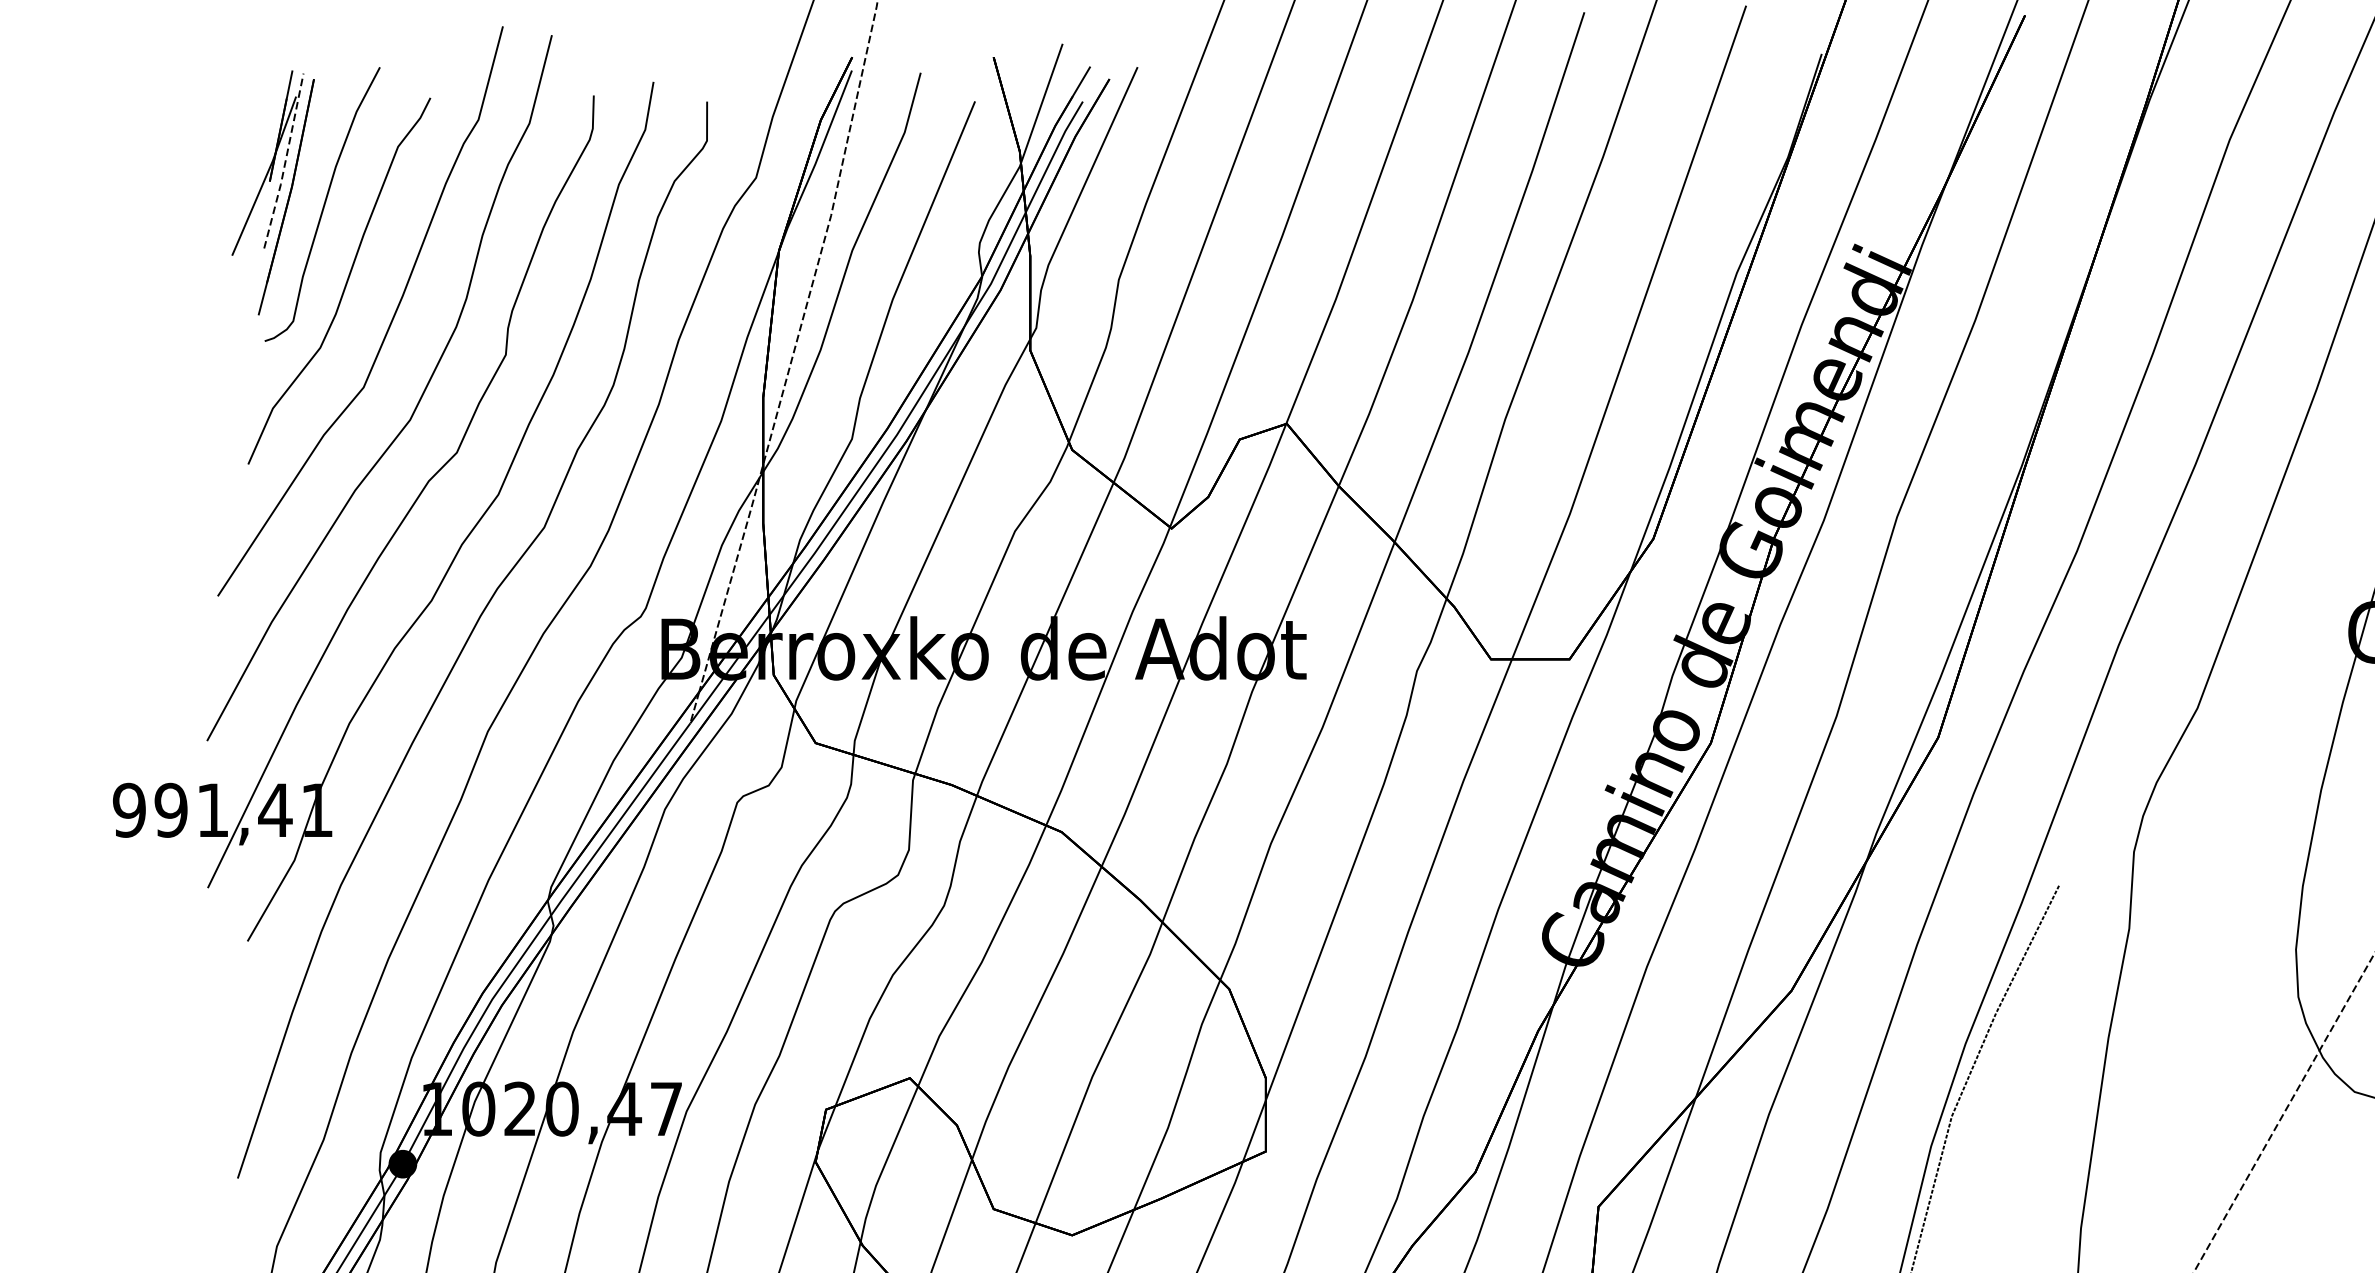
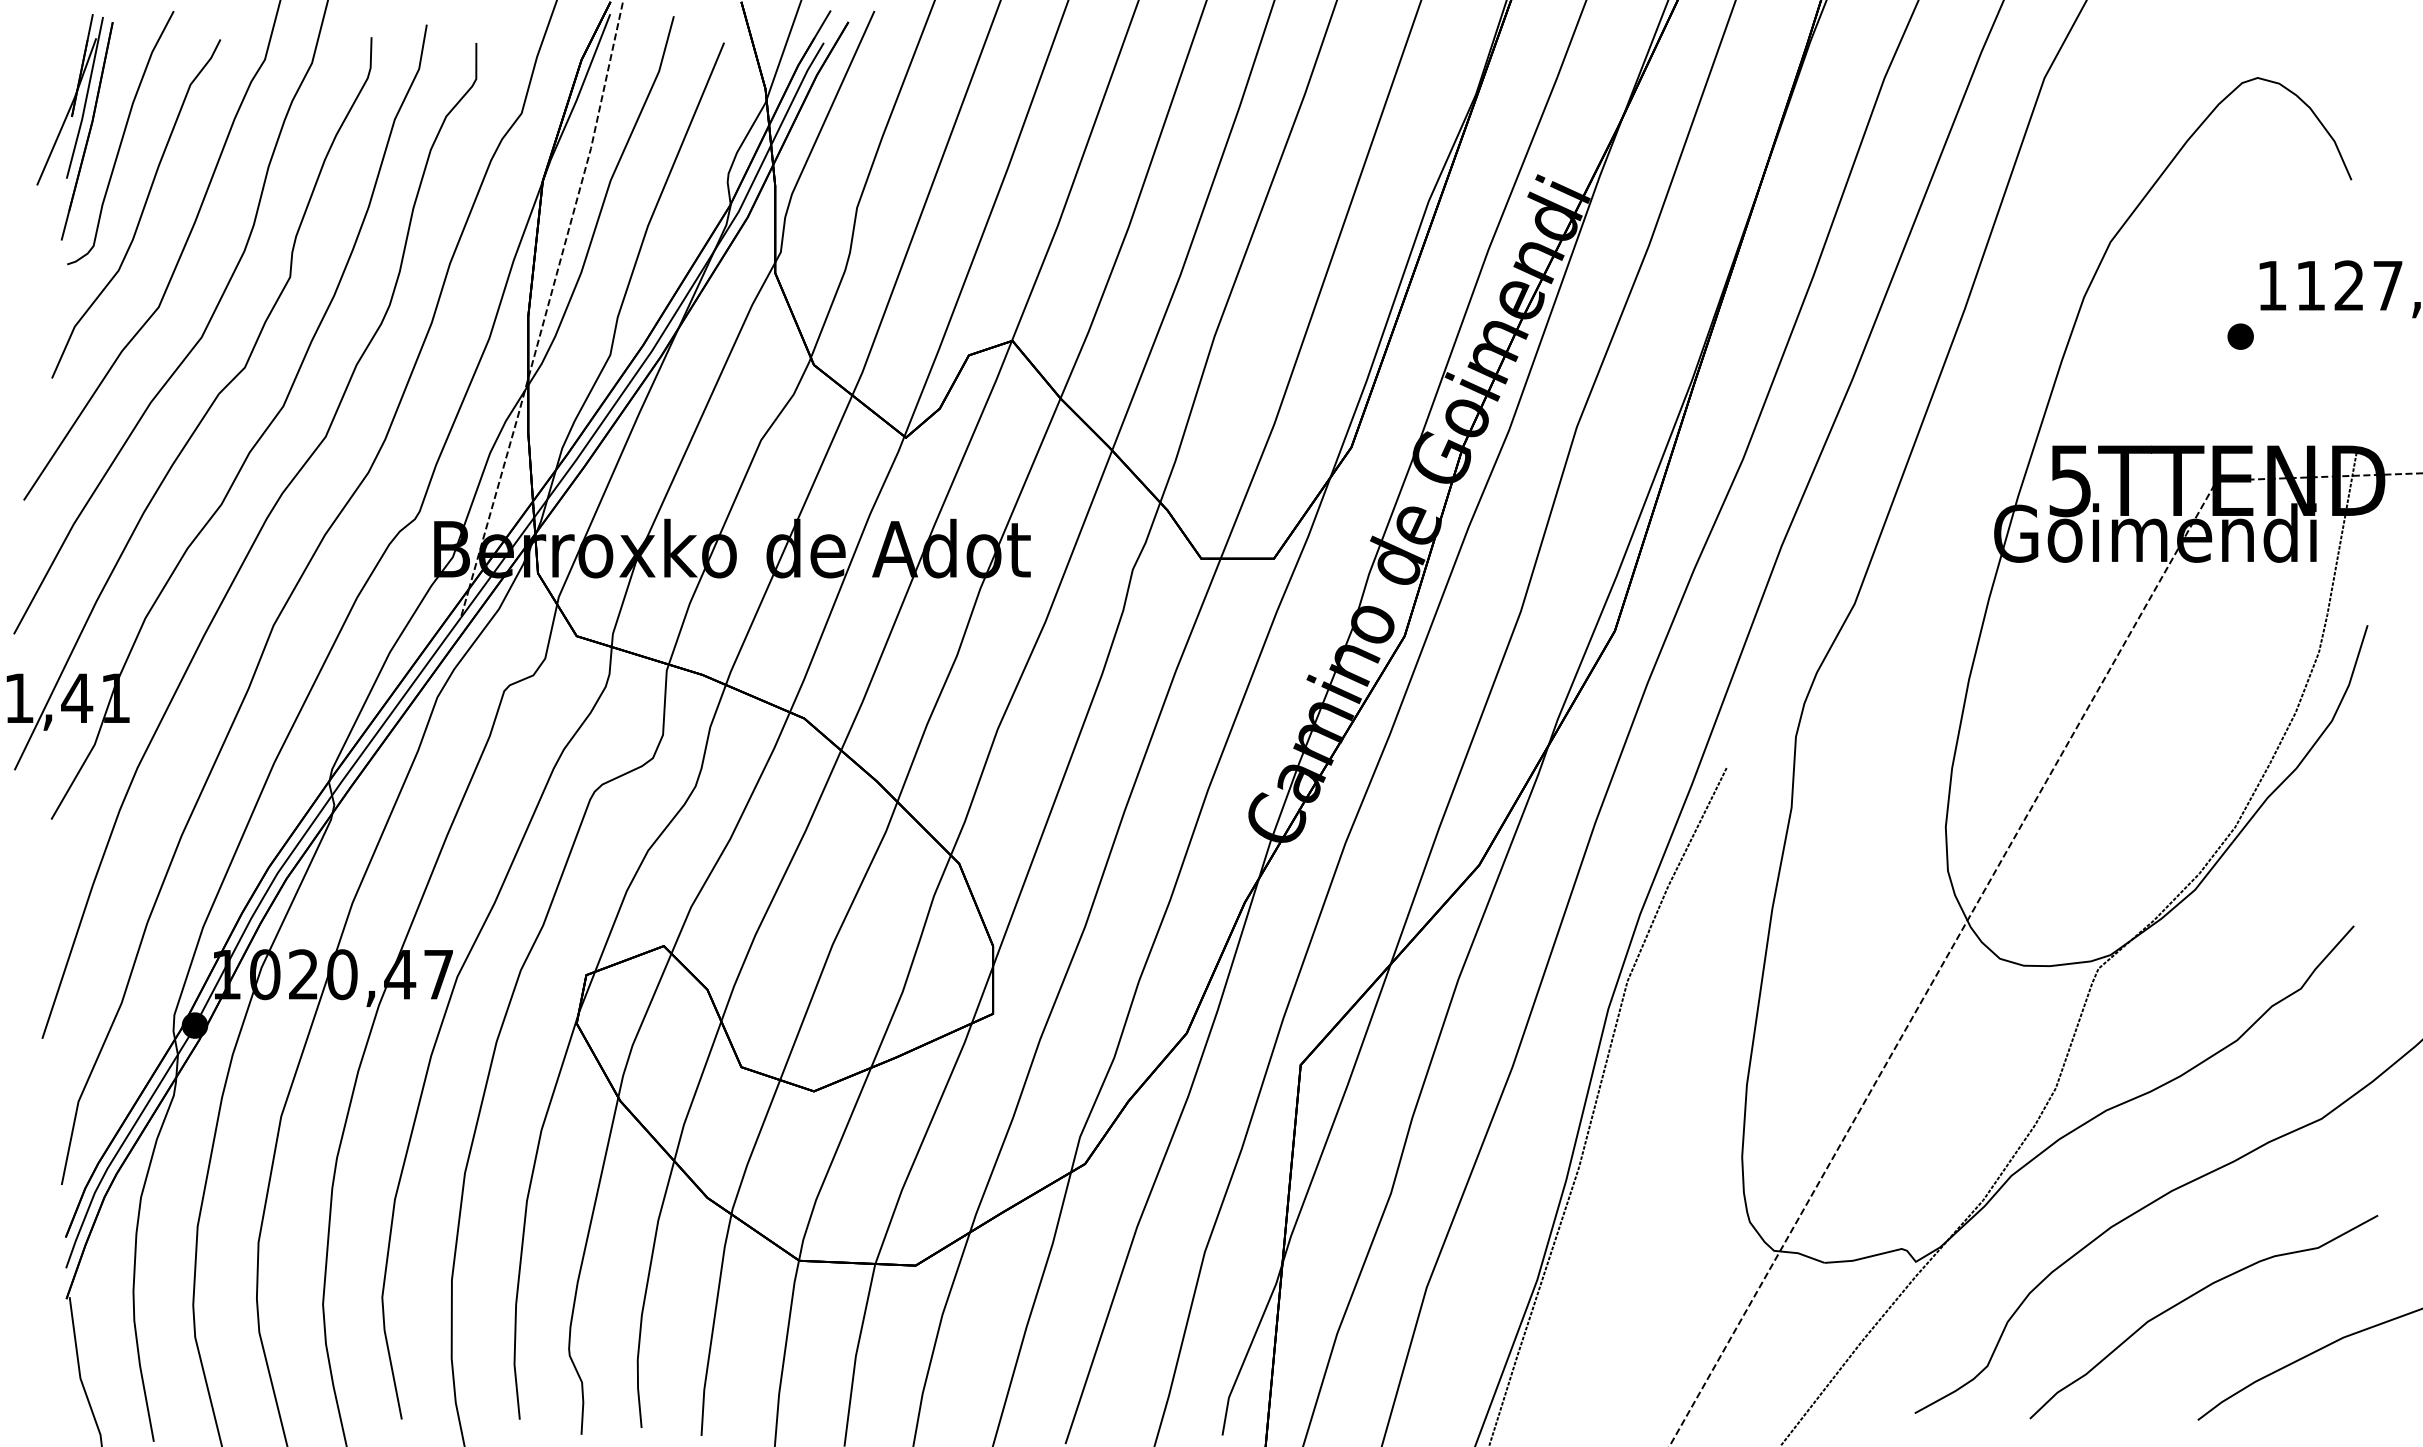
line: (285, 162) -> (86, 99), dashed -> solid

